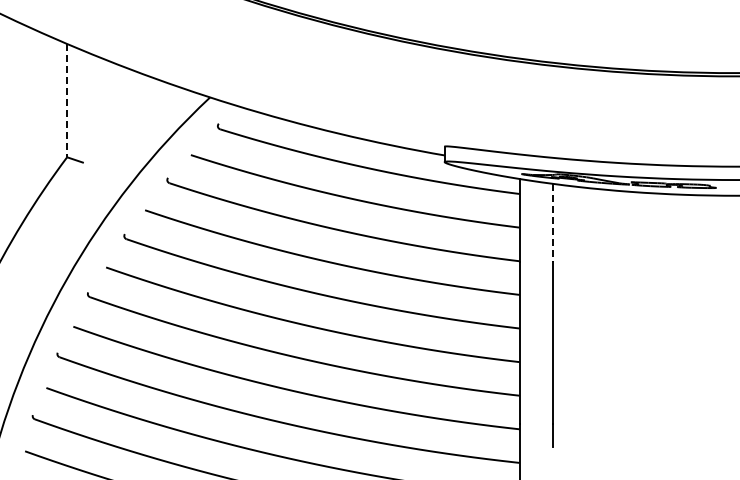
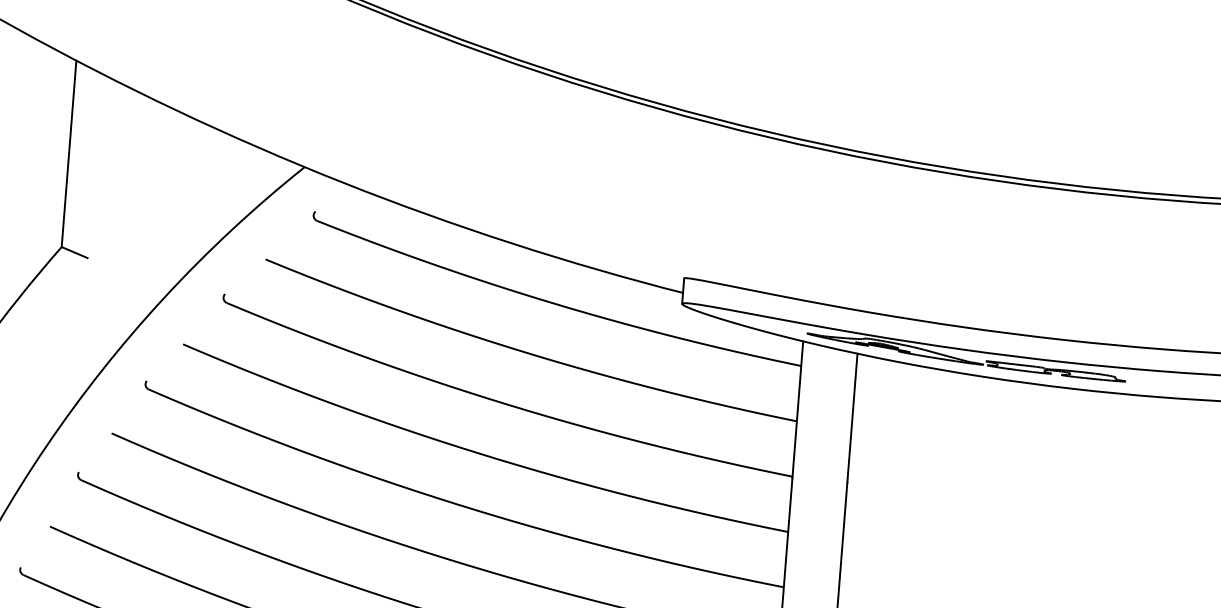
line: (67, 100) -> (69, 153), dashed -> solid
line: (552, 223) -> (851, 418), dashed -> solid

